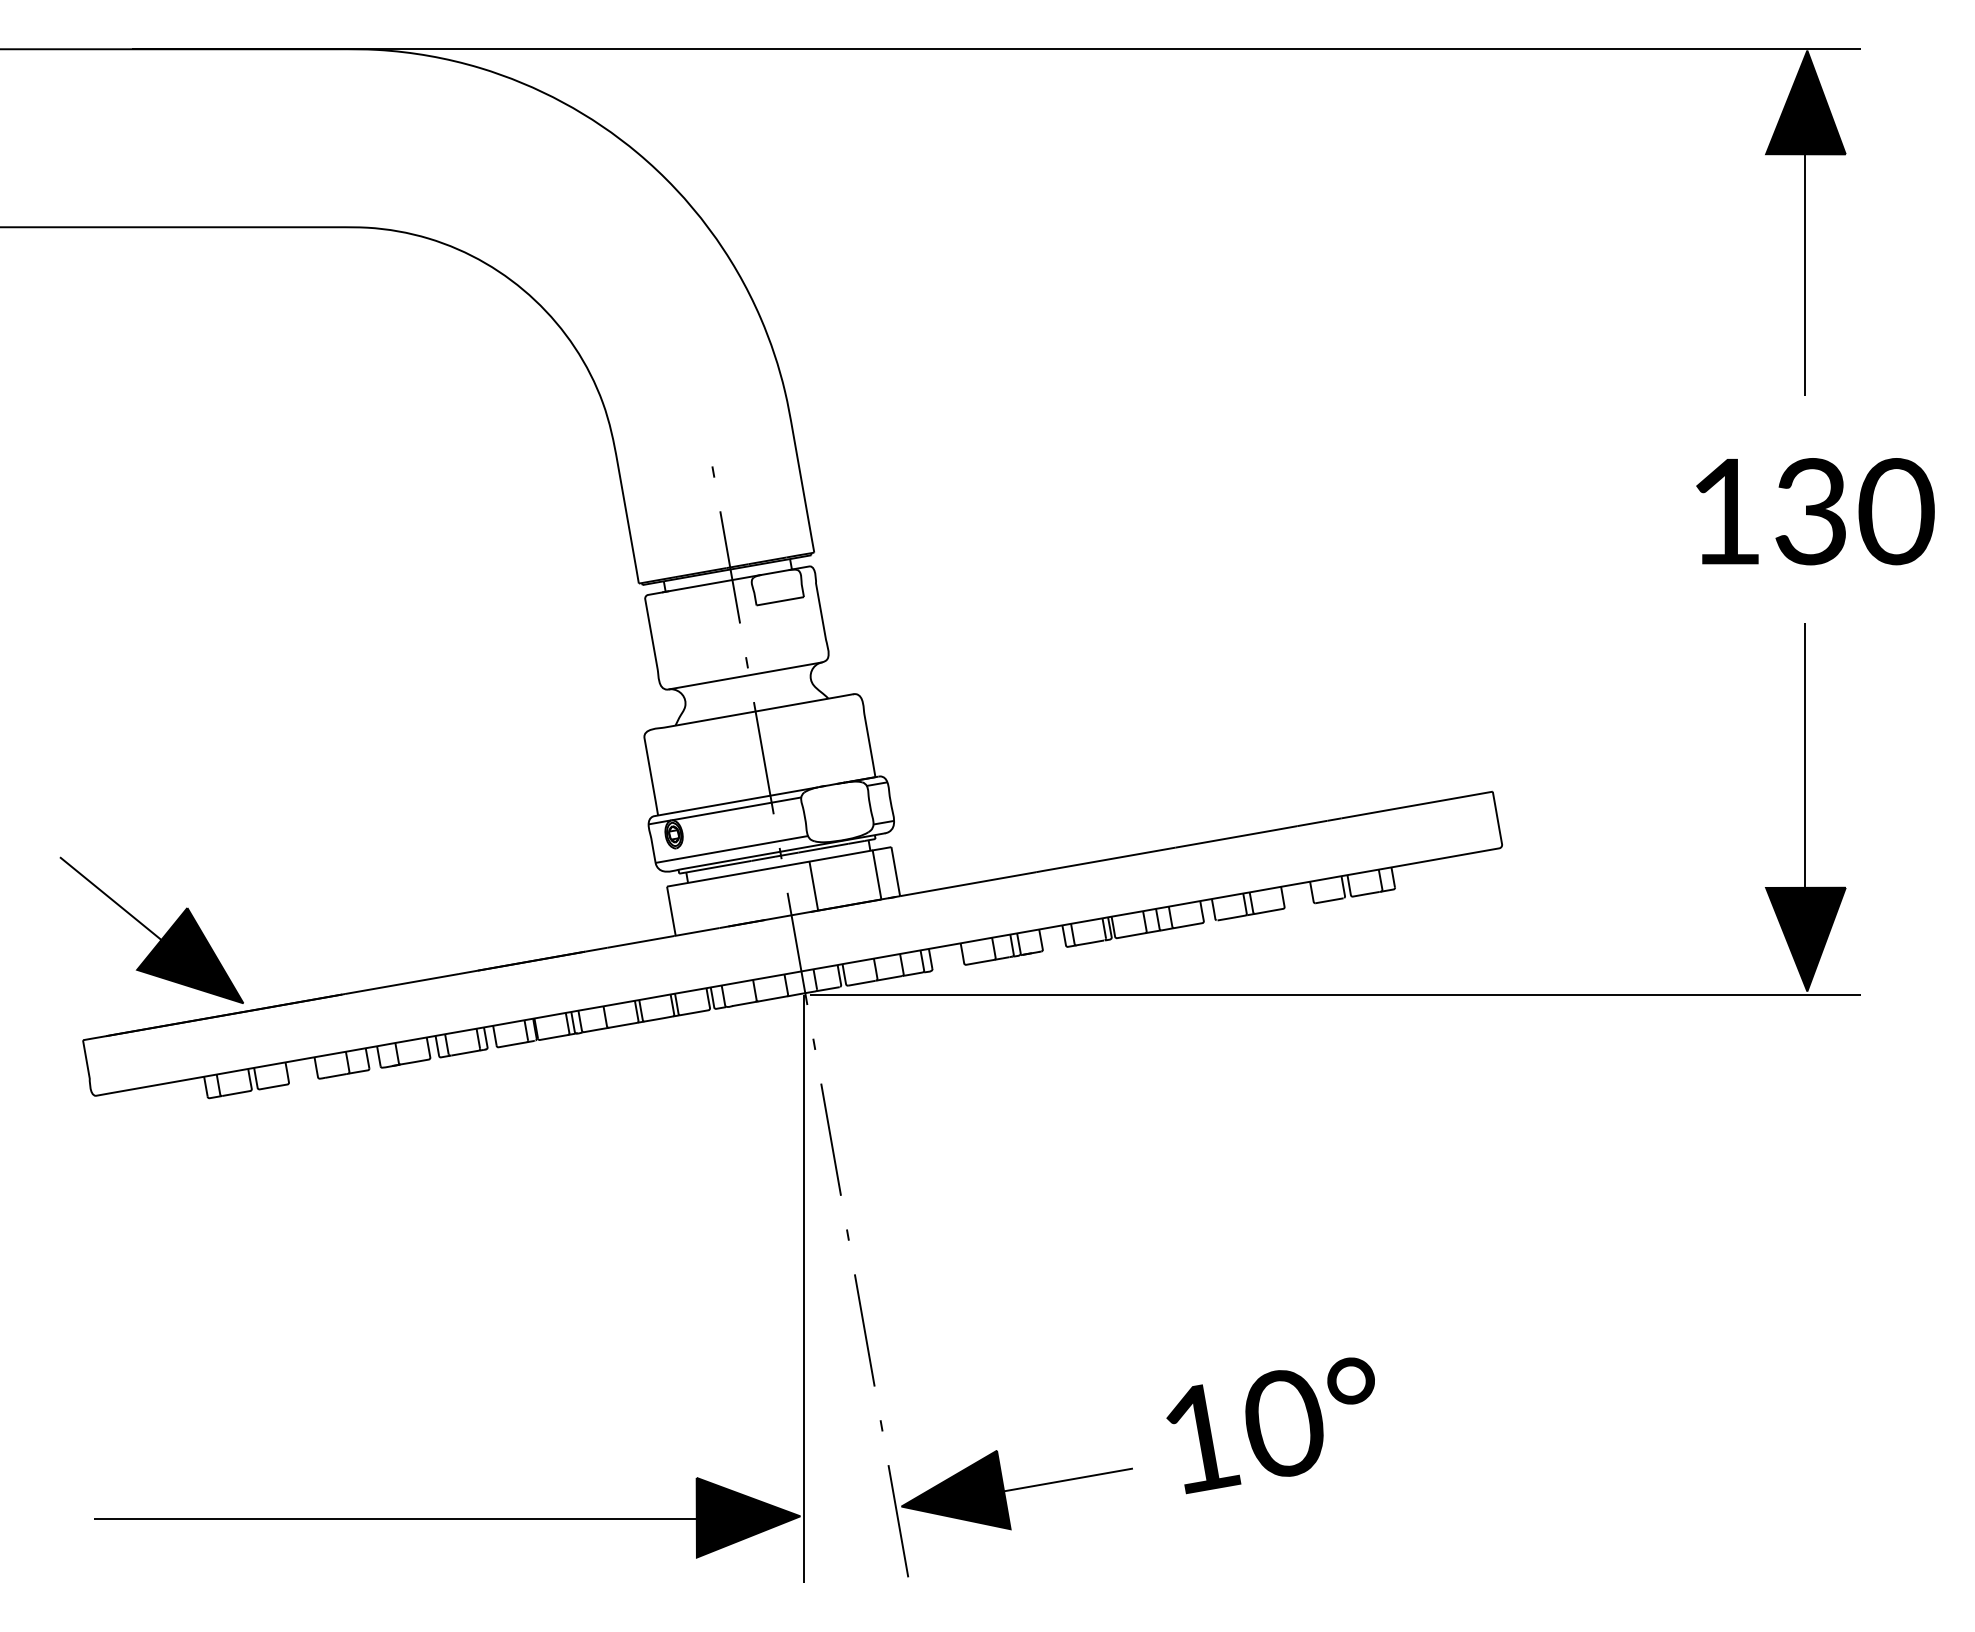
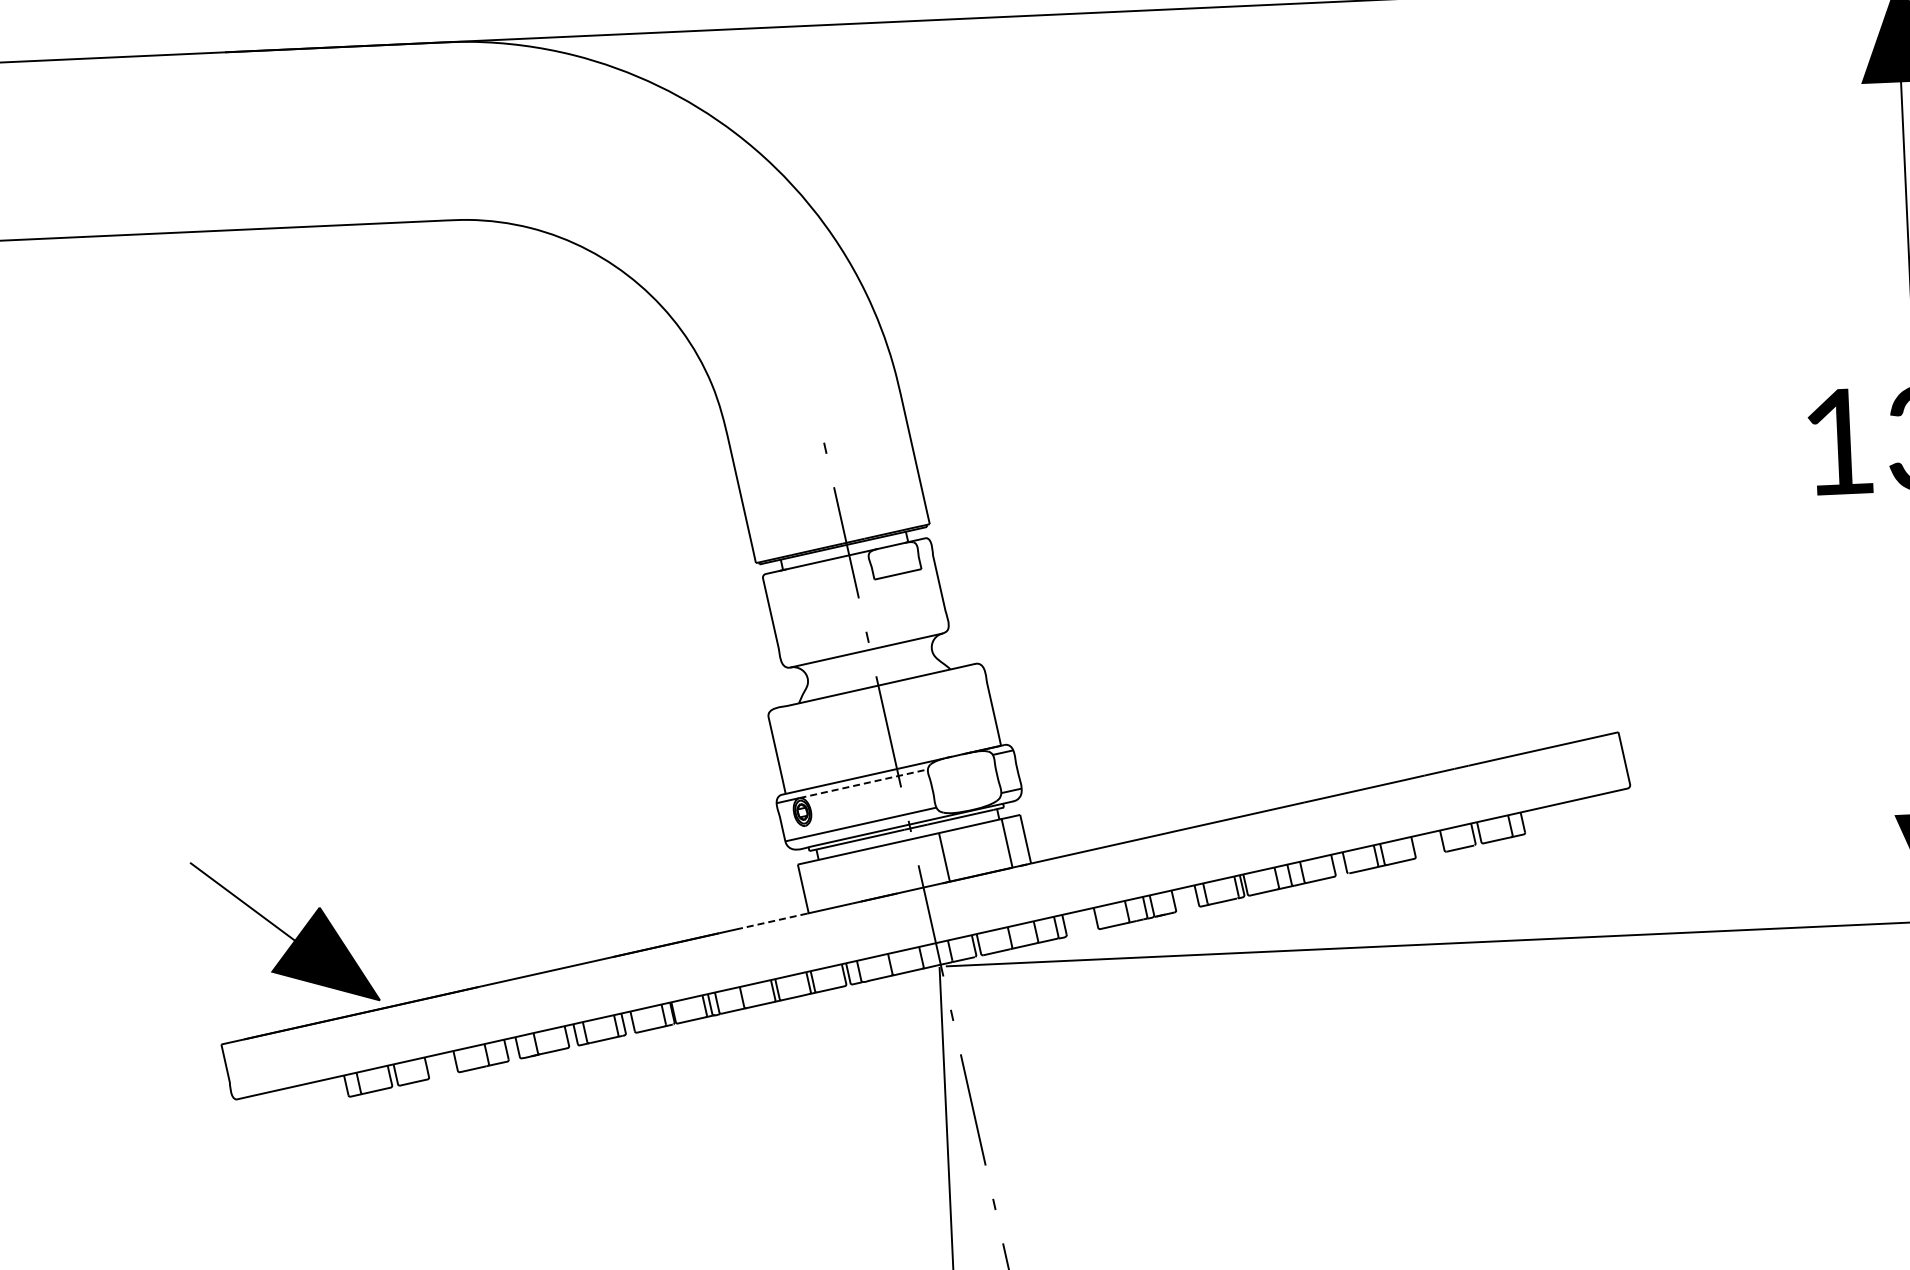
line: (737, 808) -> (864, 783), solid -> dashed
line: (640, 941) -> (773, 920), solid -> dashed

